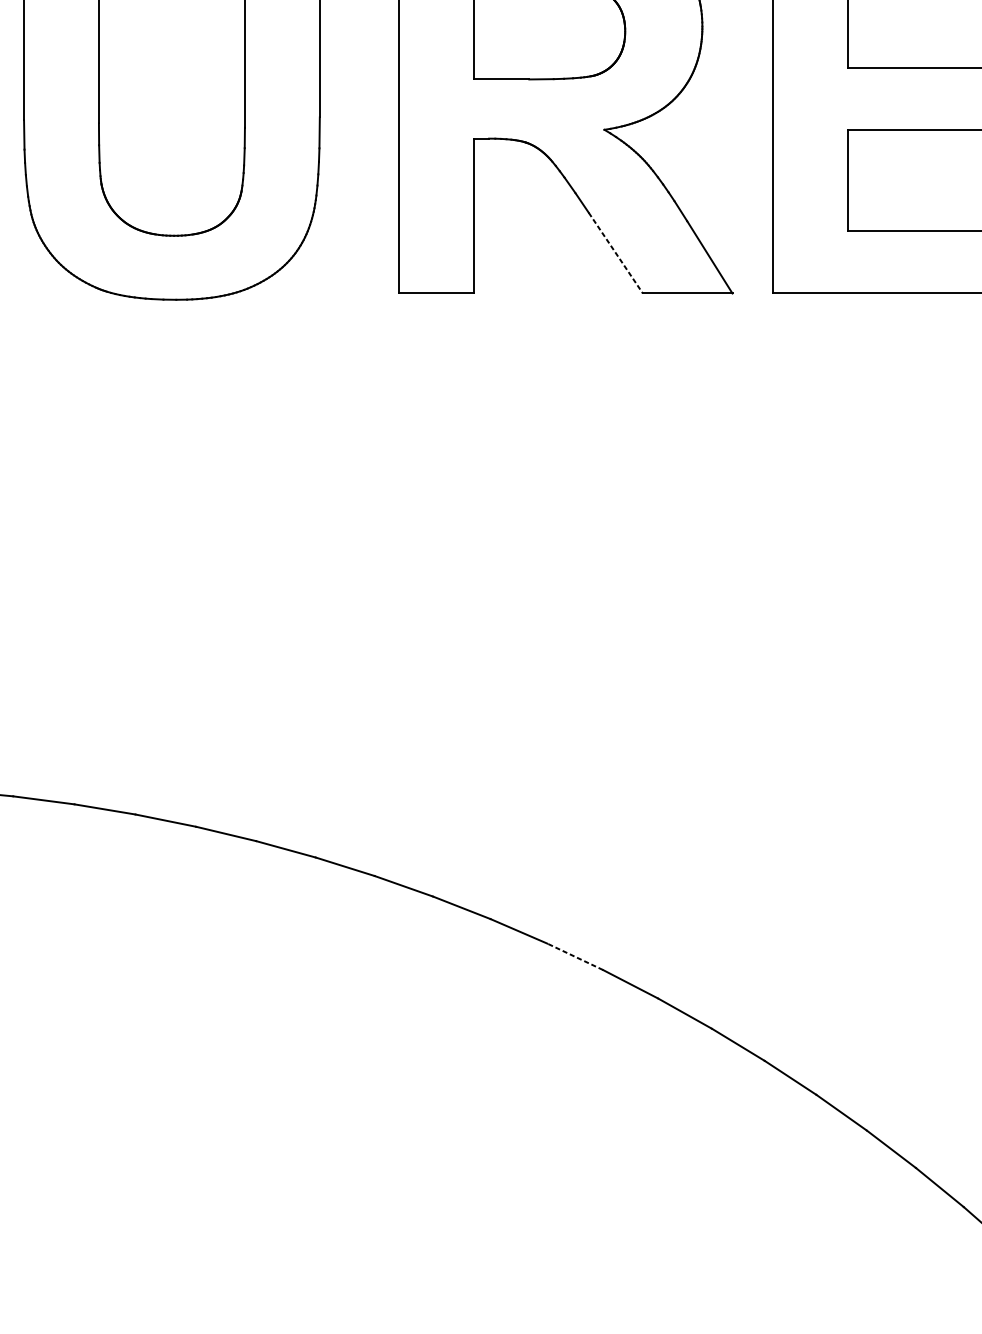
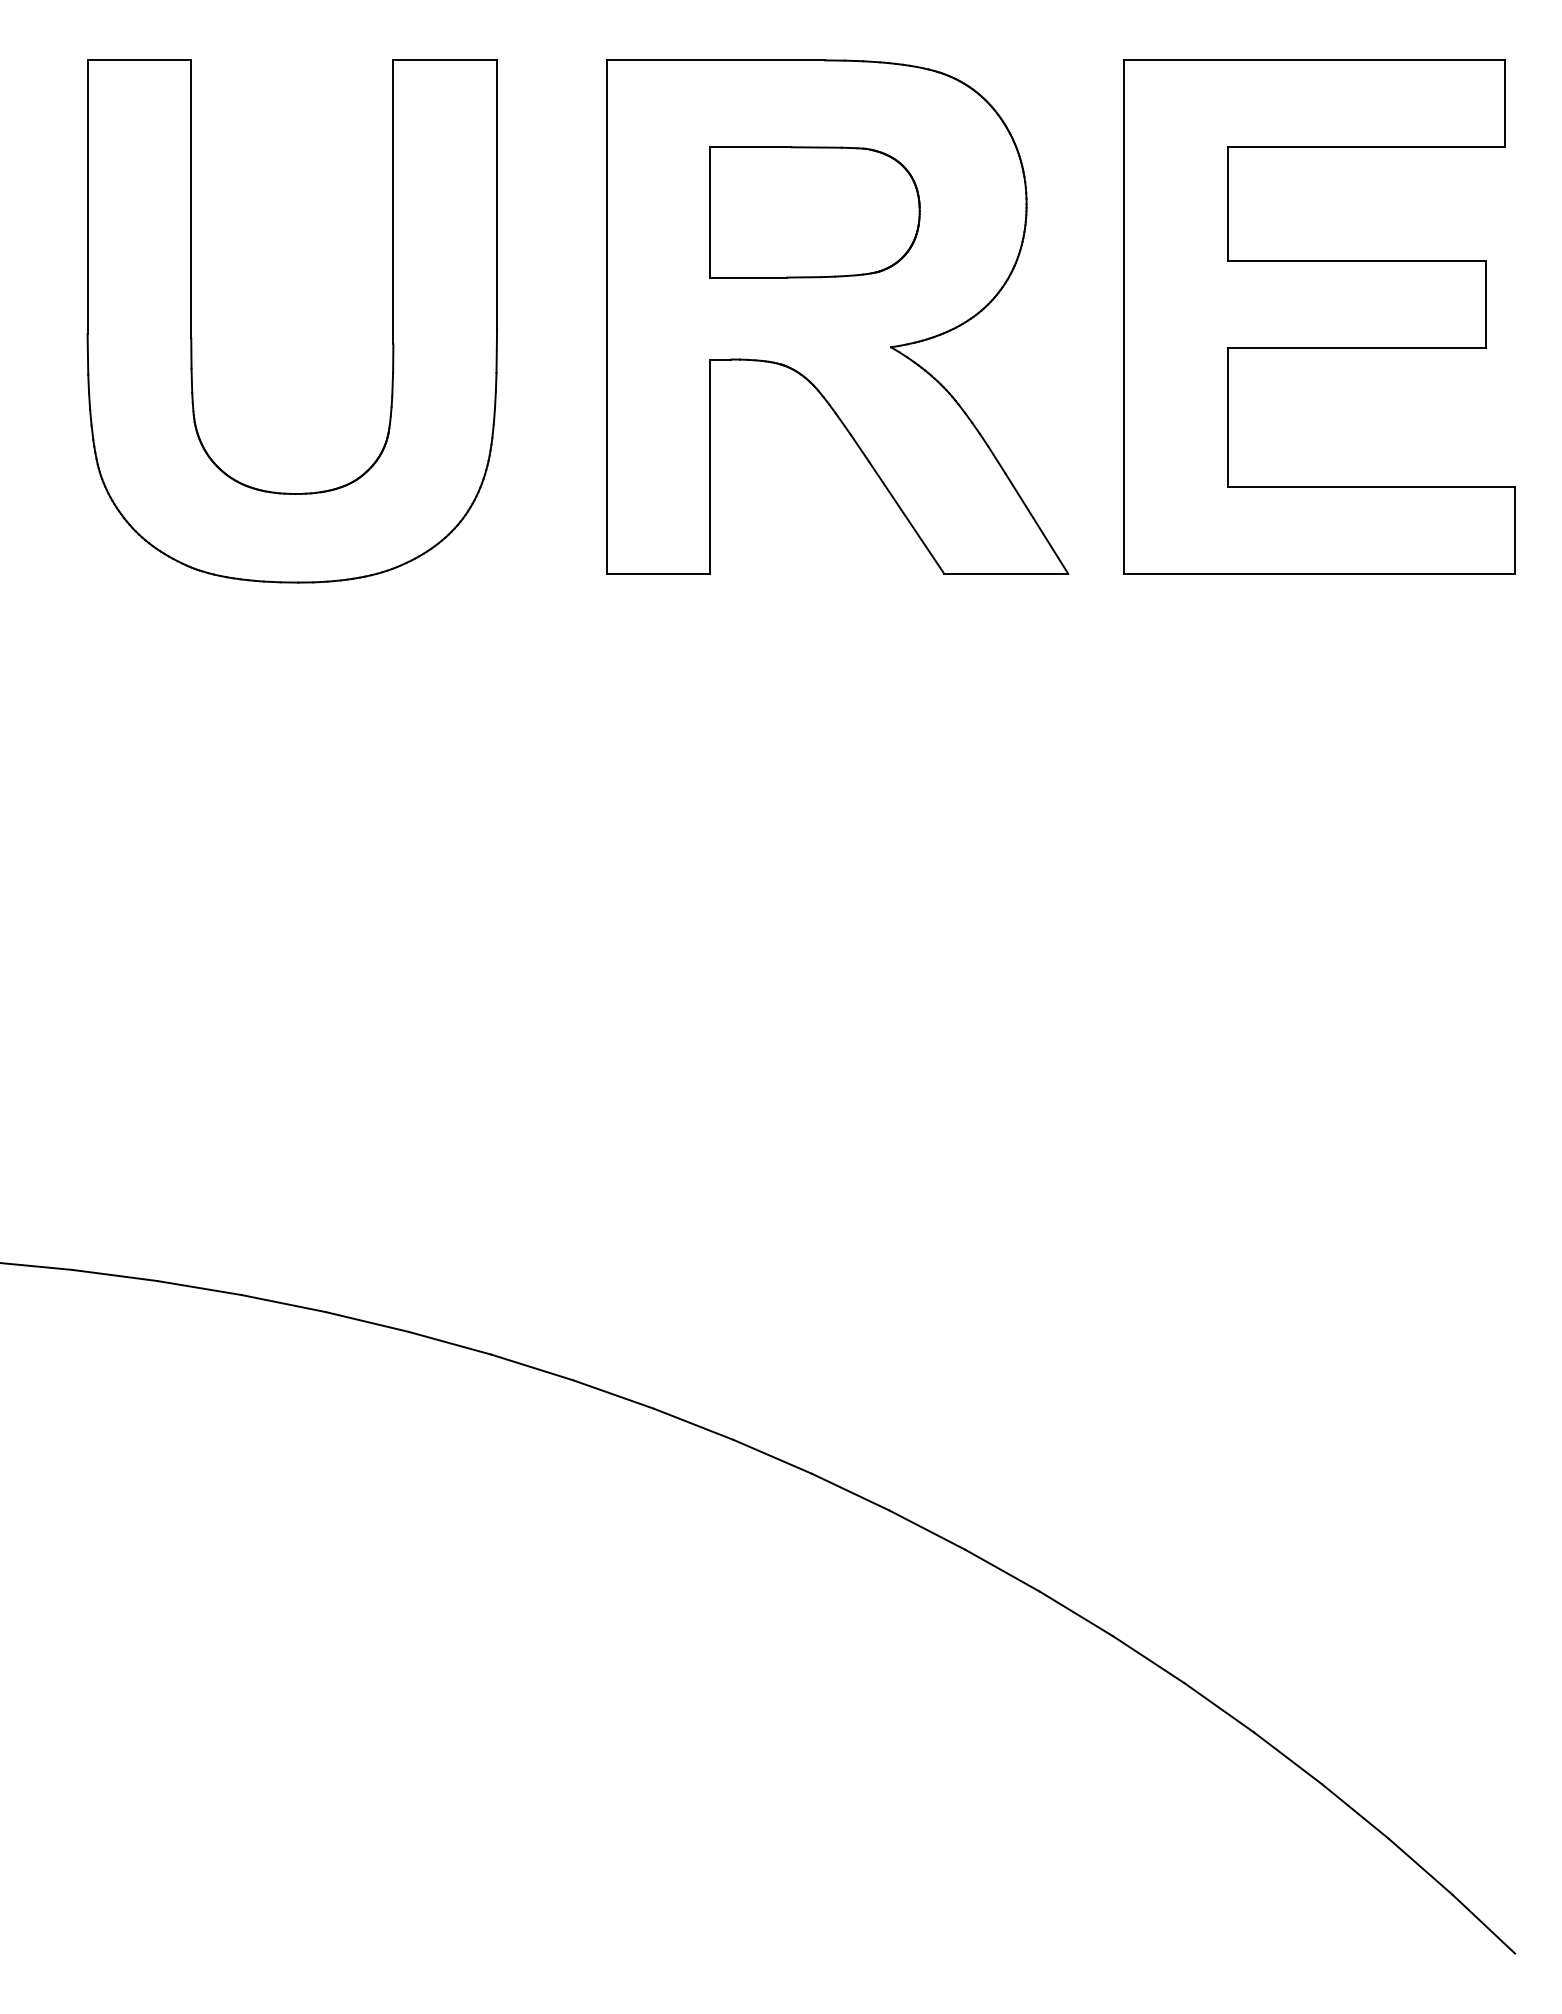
line: (616, 253) -> (907, 518), dashed -> solid
line: (575, 957) -> (850, 1492), dashed -> solid

